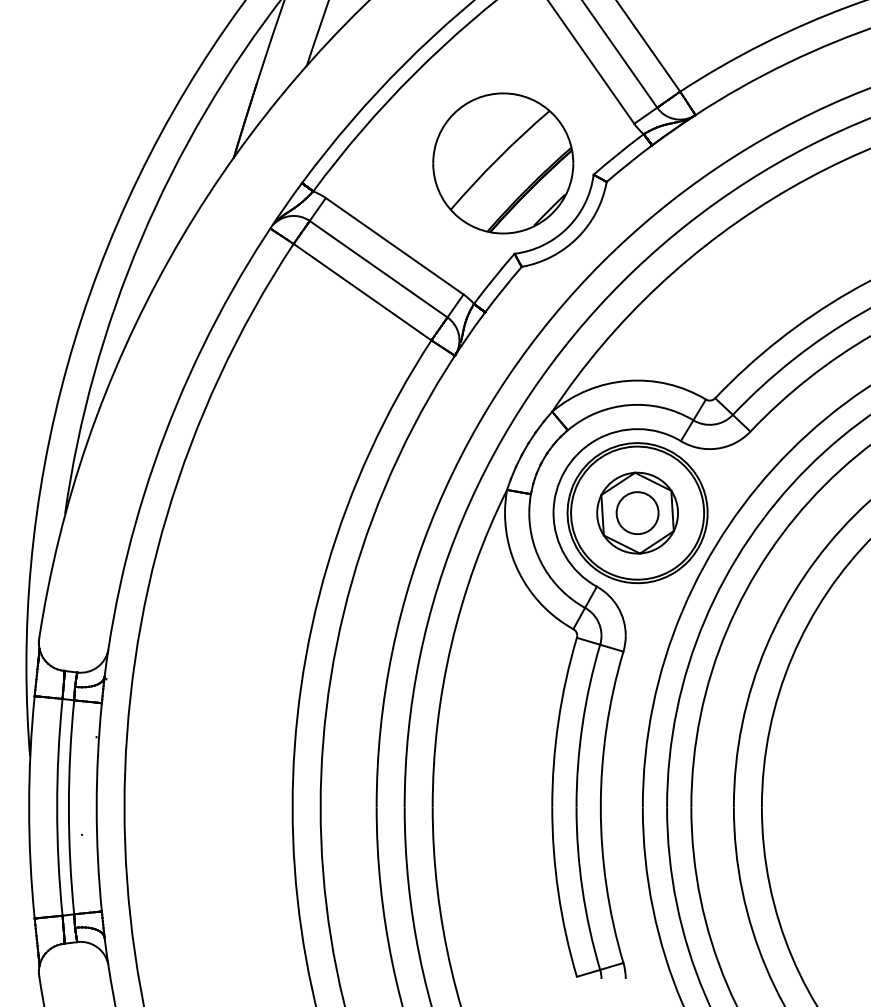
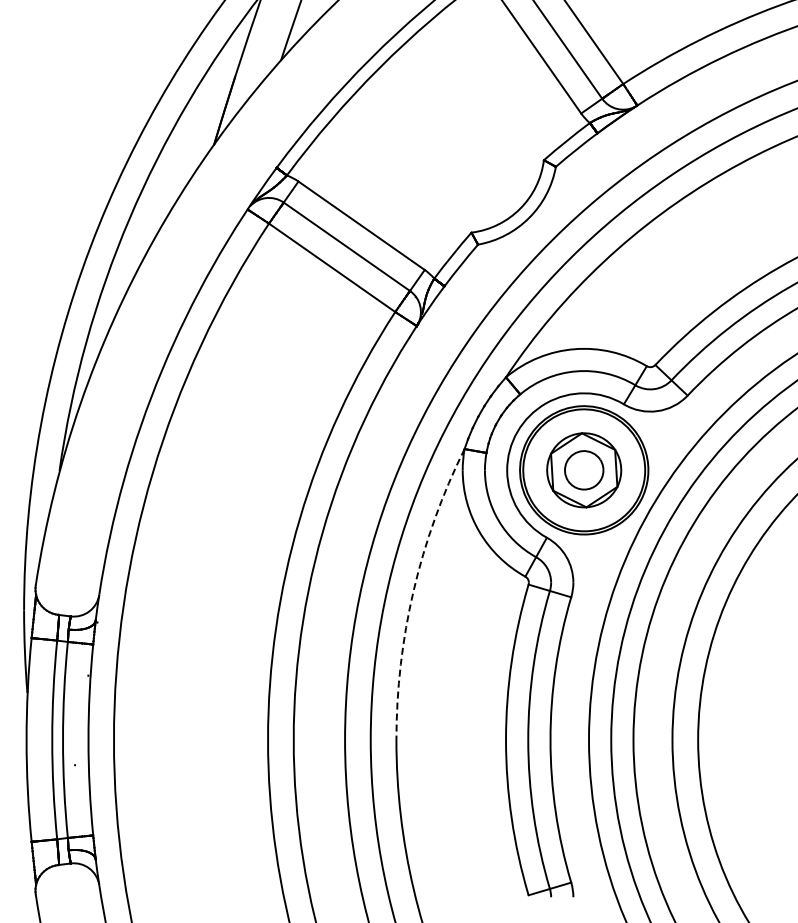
part: (503, 163) -> (461, 149), removed
arc: (451, 644) -> (413, 590), solid -> dashed

